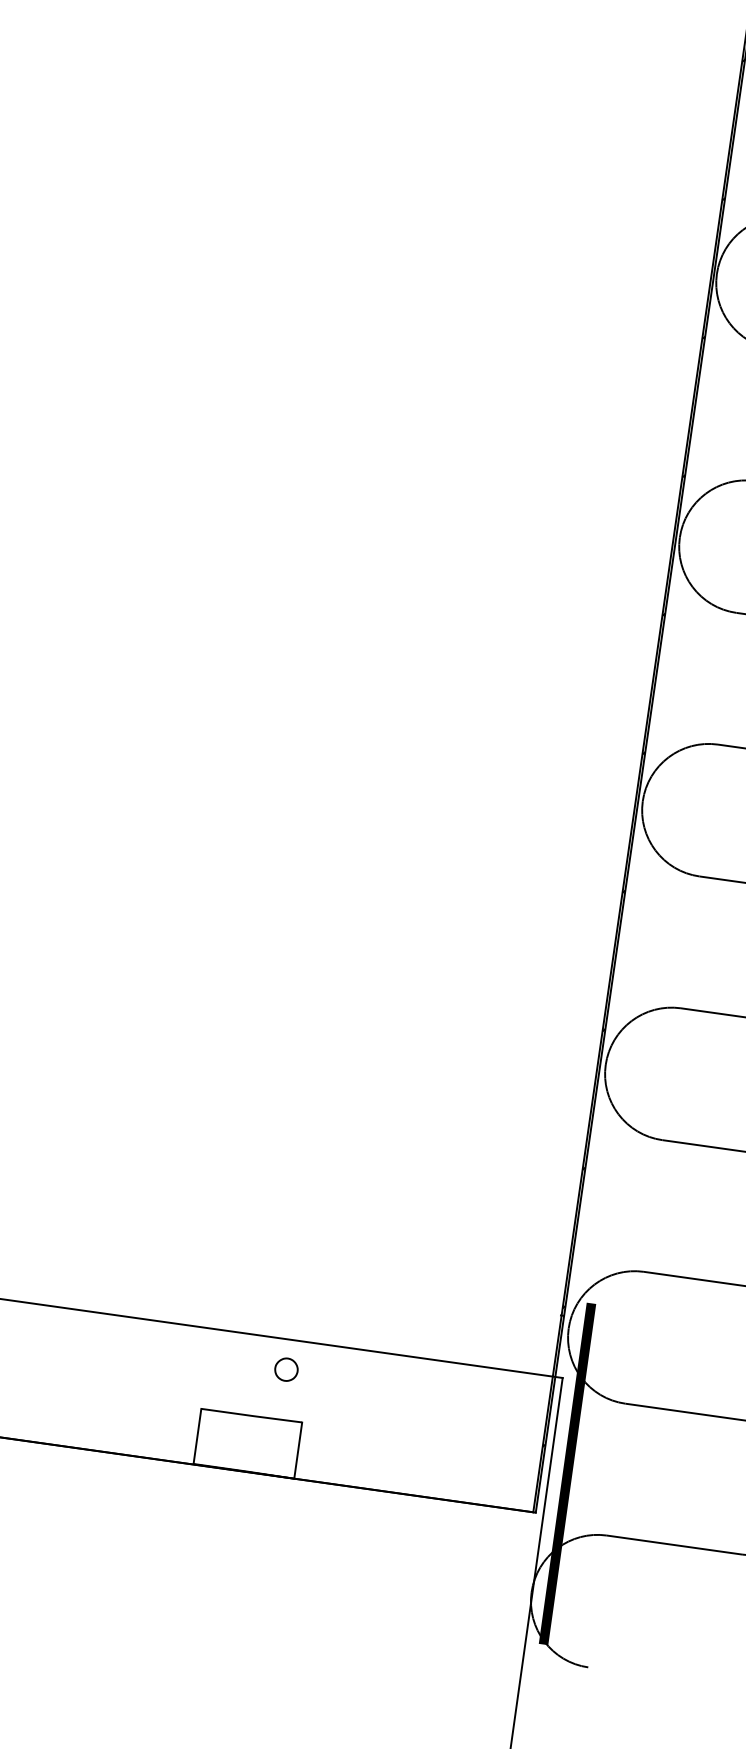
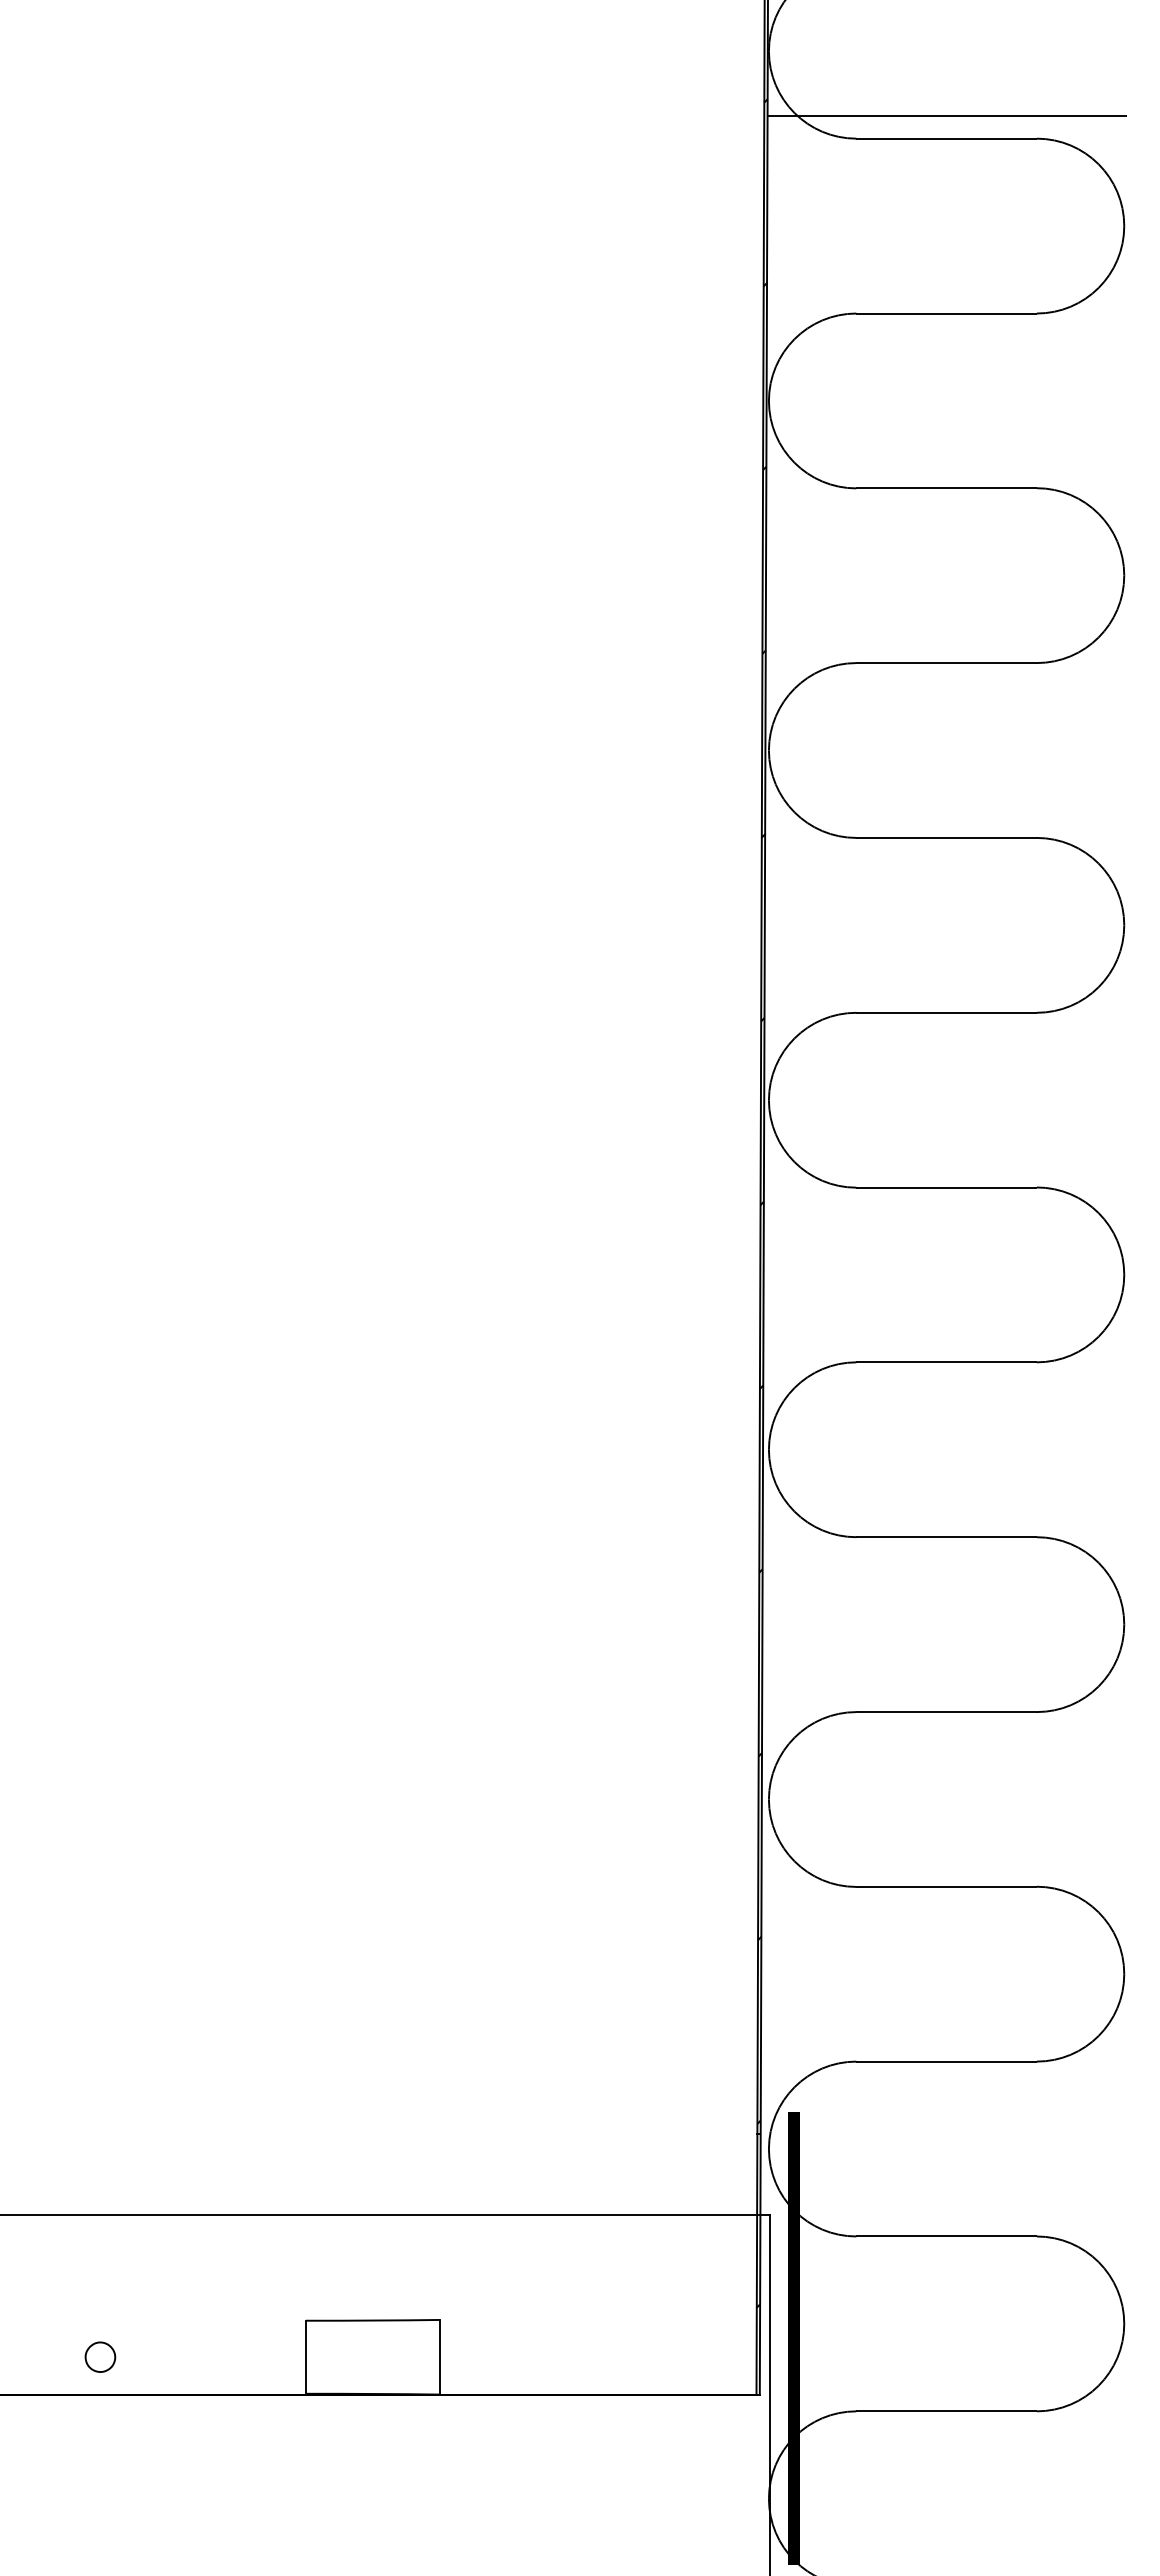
part: (286, 1369) -> (100, 2356), moved

